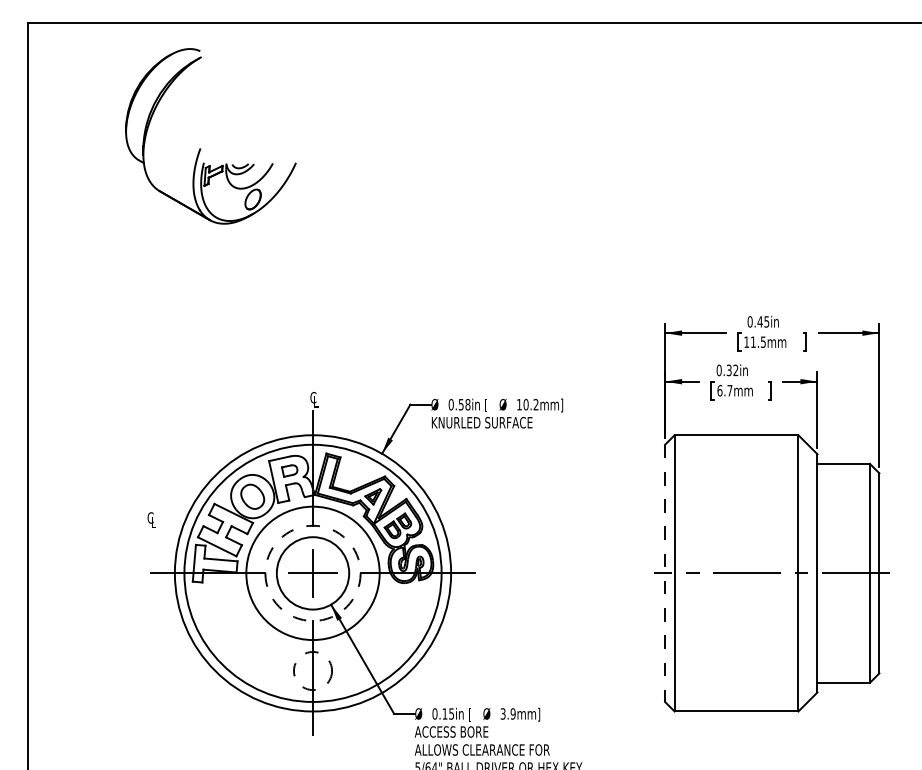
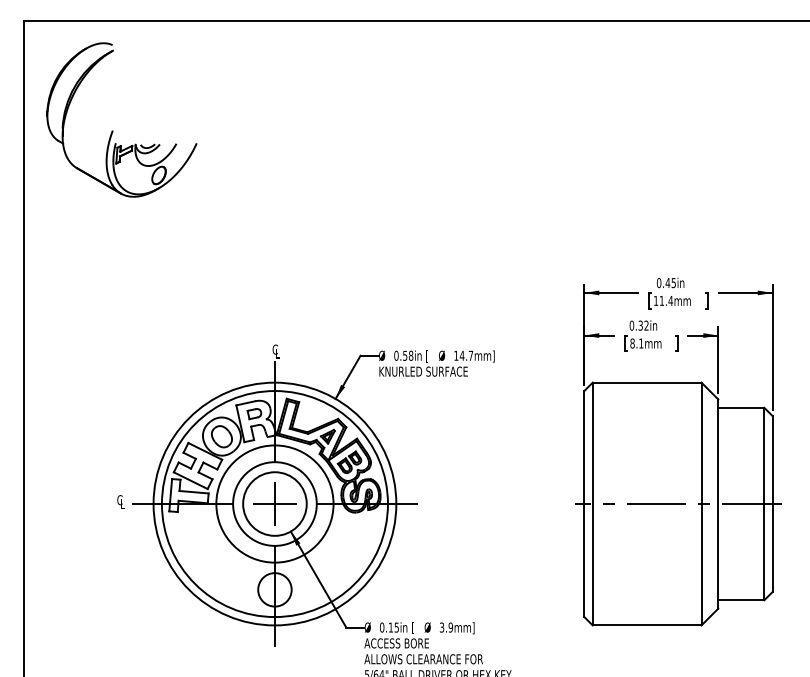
part: (201, 148) -> (113, 130), moved
text: (763, 341) -> (670, 300), 11.5mm -> 11.4mm
text: (724, 390) -> (636, 343), 6.7mm -> 8.1mm
text: (530, 404) -> (466, 355), 10.2mm] -> 14.7mm]
text: (151, 519) -> (120, 501), moved
circle: (312, 573) -> (274, 504), dashed -> solid
line: (665, 573) -> (584, 504), dashed -> solid
circle: (312, 670) -> (274, 589), dashed -> solid

